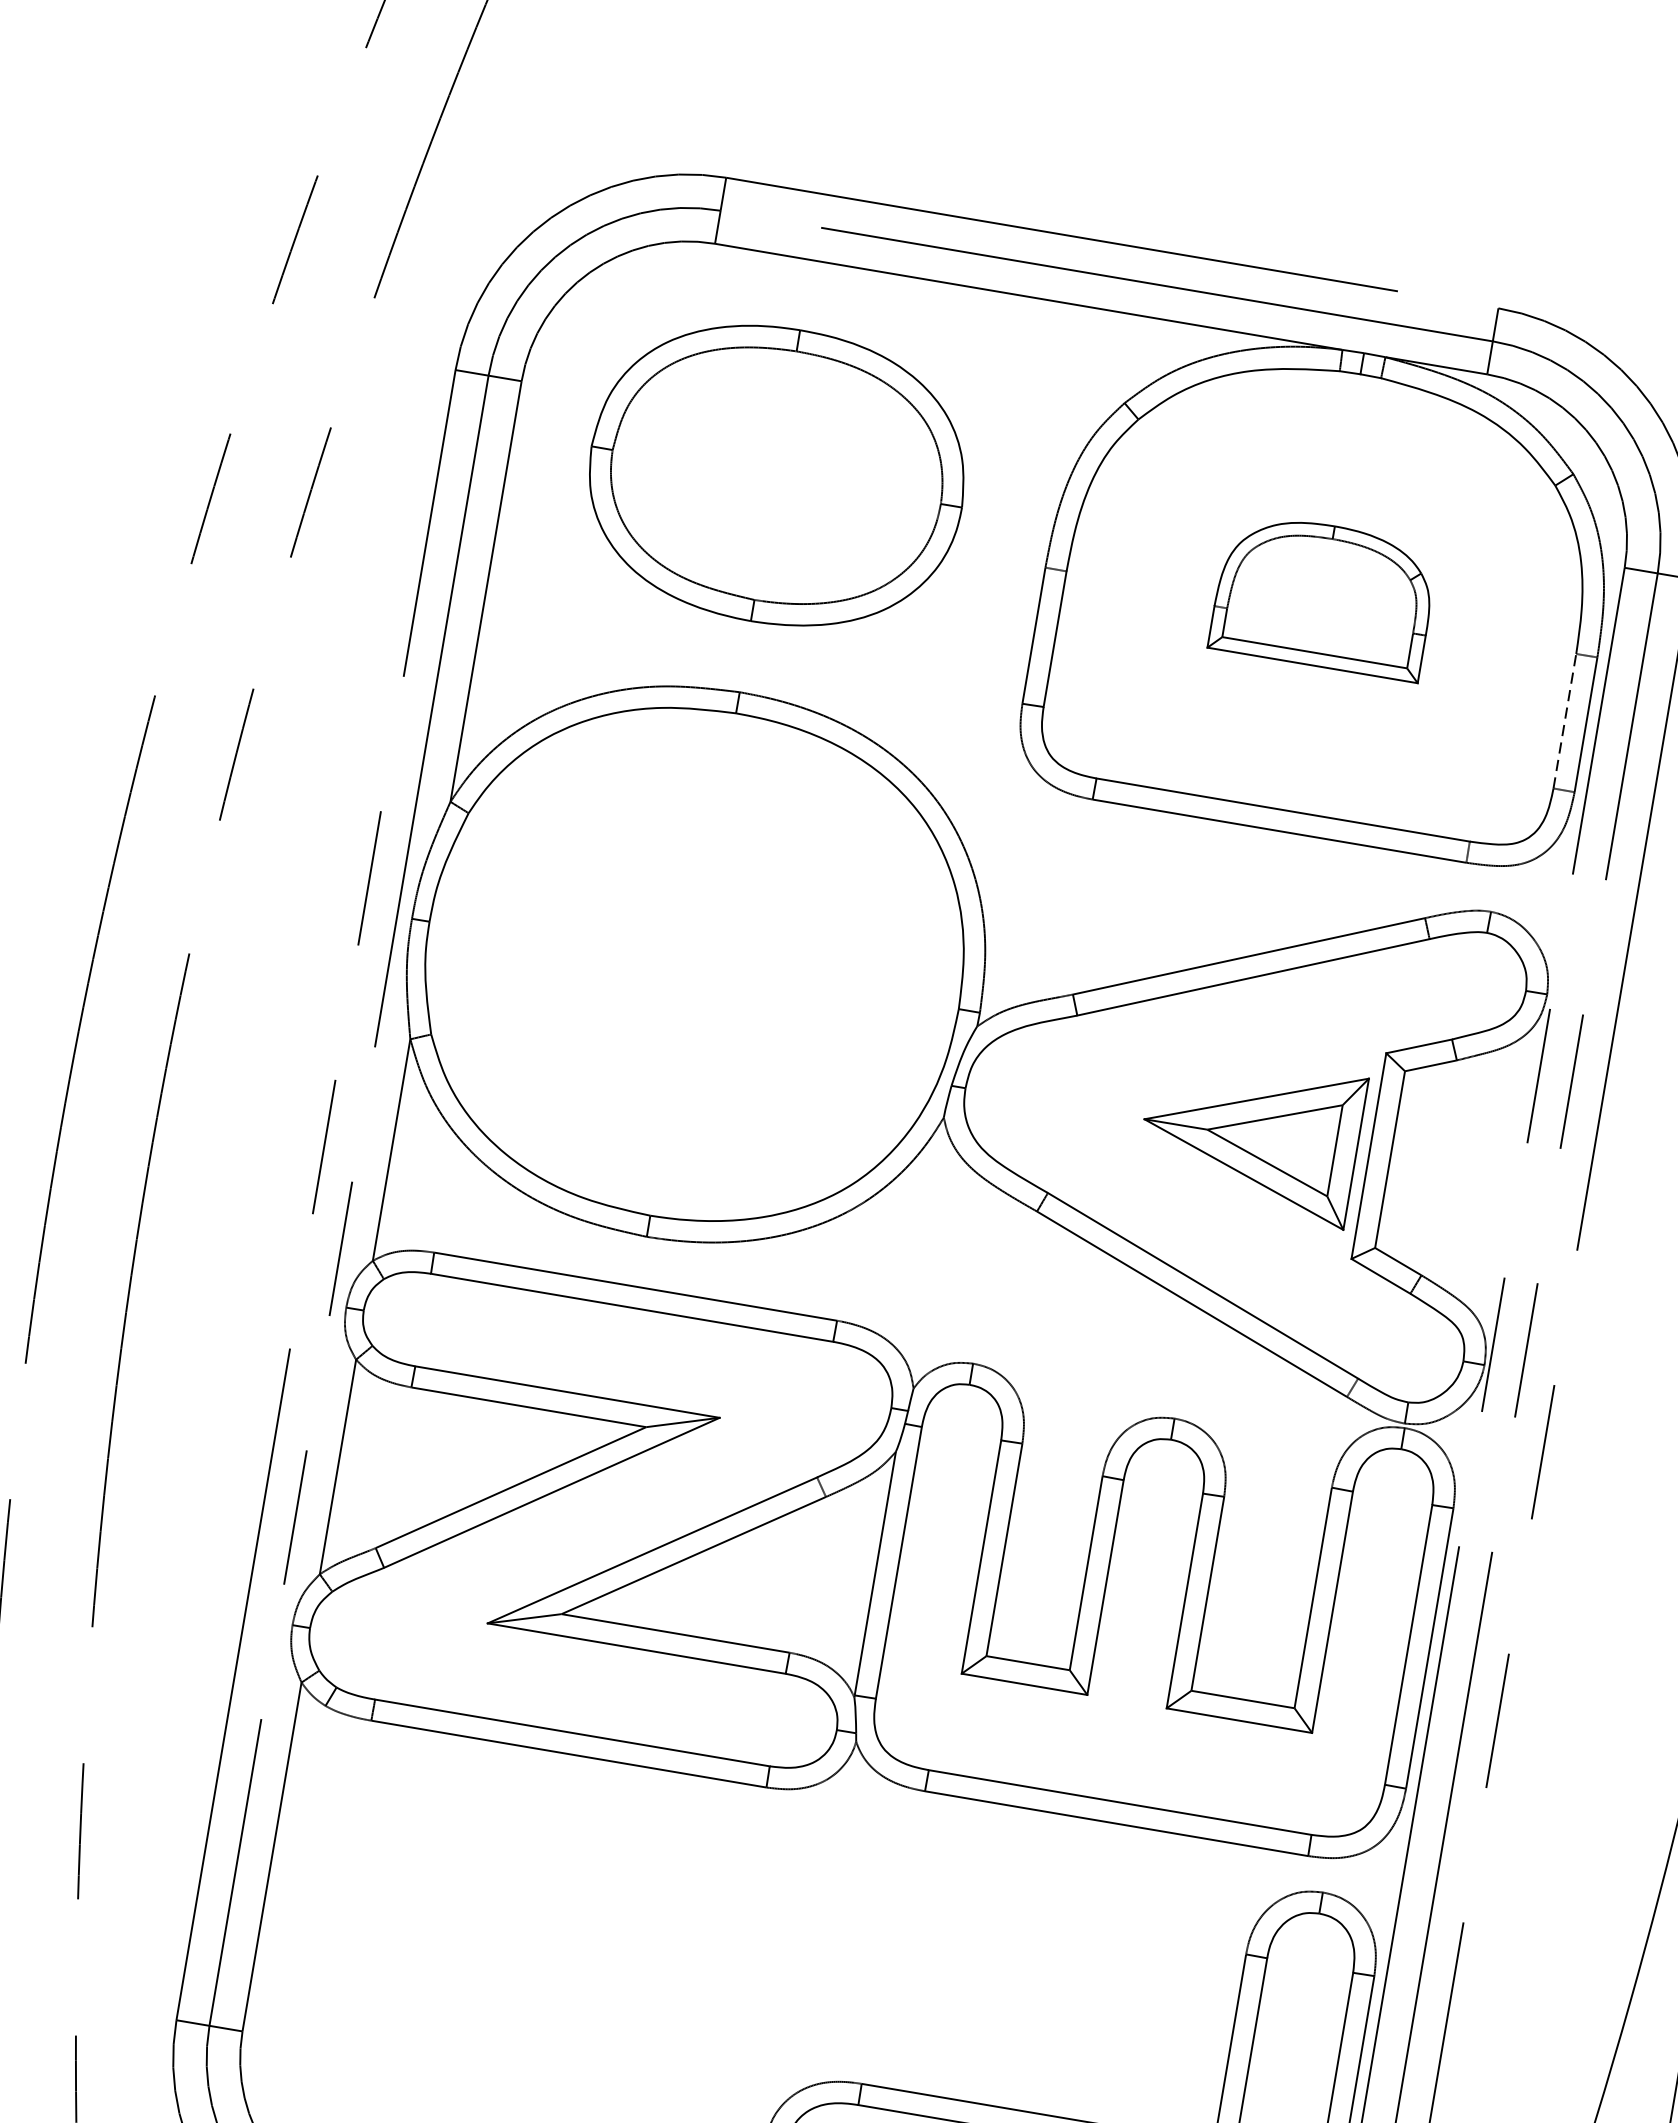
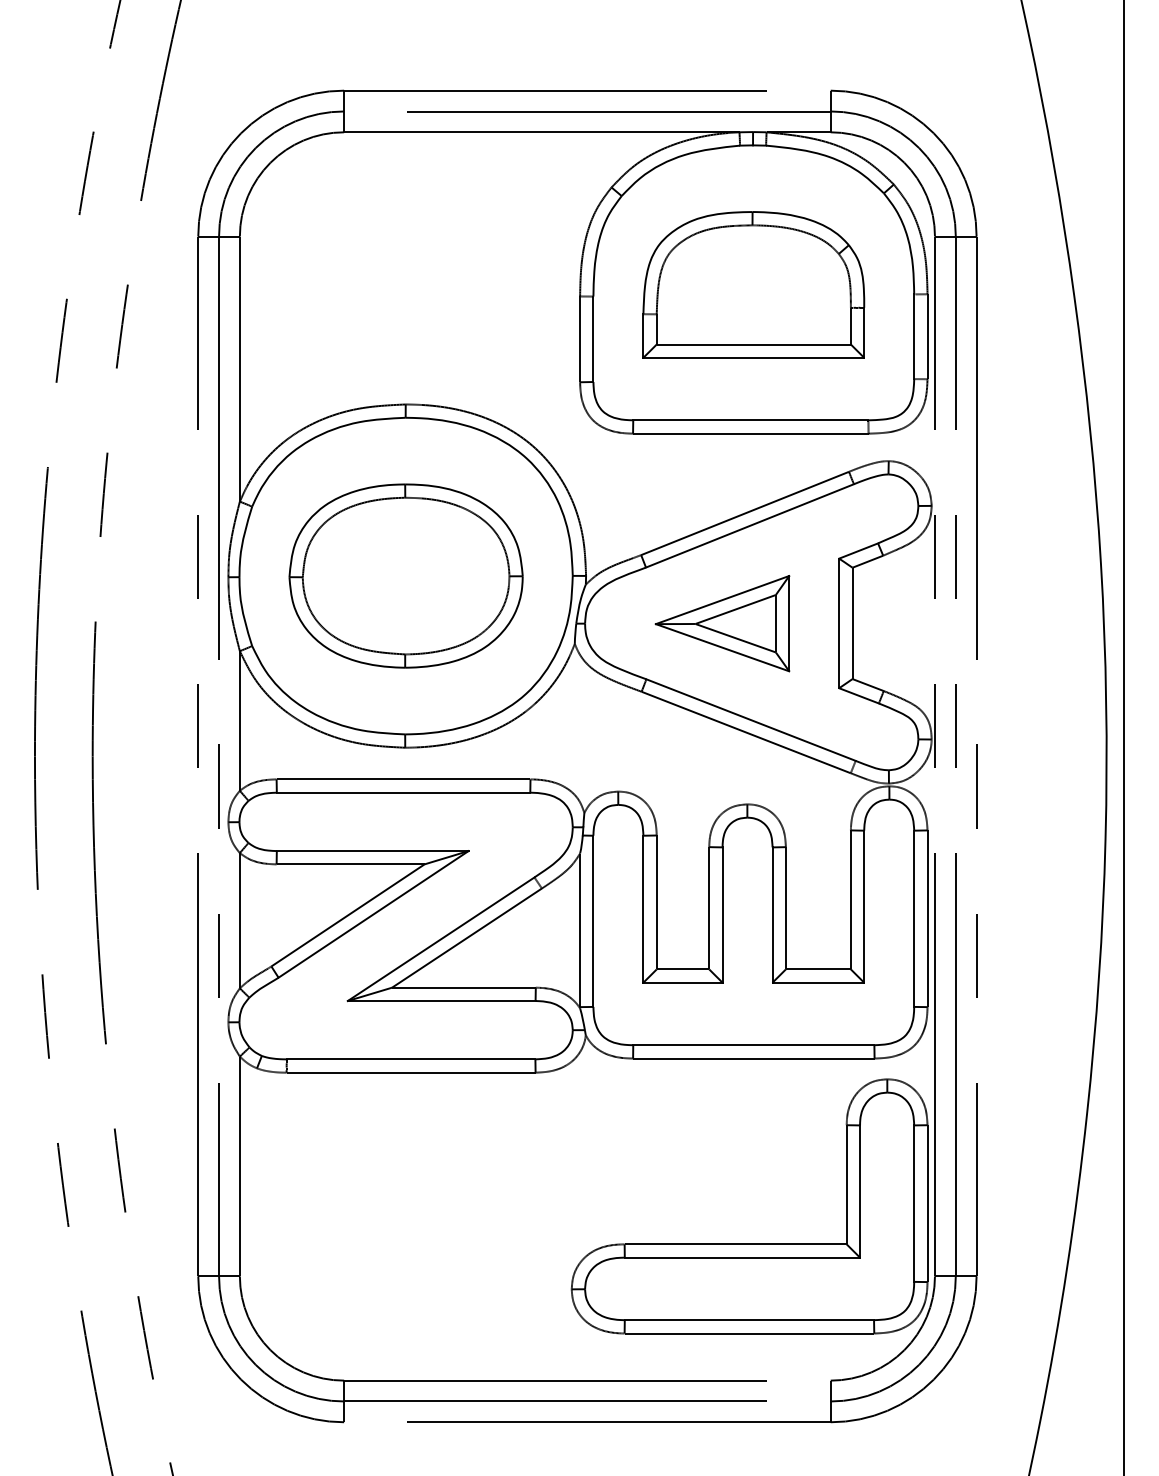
part: (776, 474) -> (405, 575), moved
part: (1323, 595) -> (753, 284), size x1.67
line: (1565, 720) -> (914, 336), dashed -> solid
part: (1250, 1136) -> (722, 623), moved

